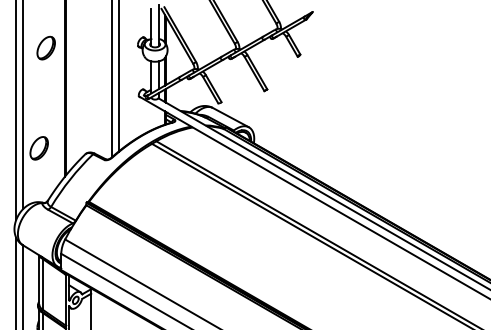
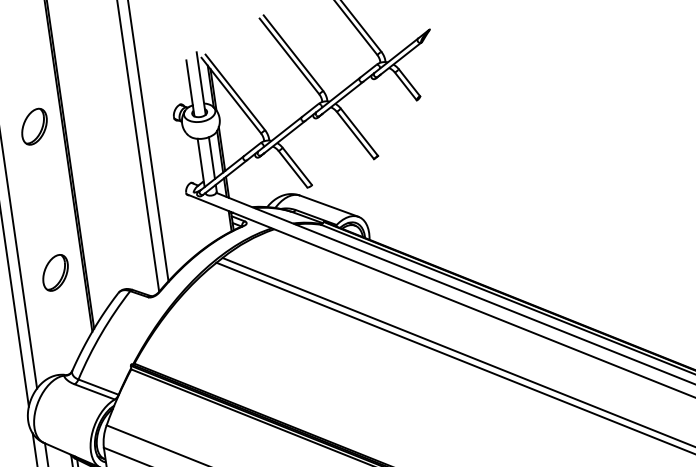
part: (45, 47) -> (33, 125), moved
part: (38, 148) -> (54, 273), moved

